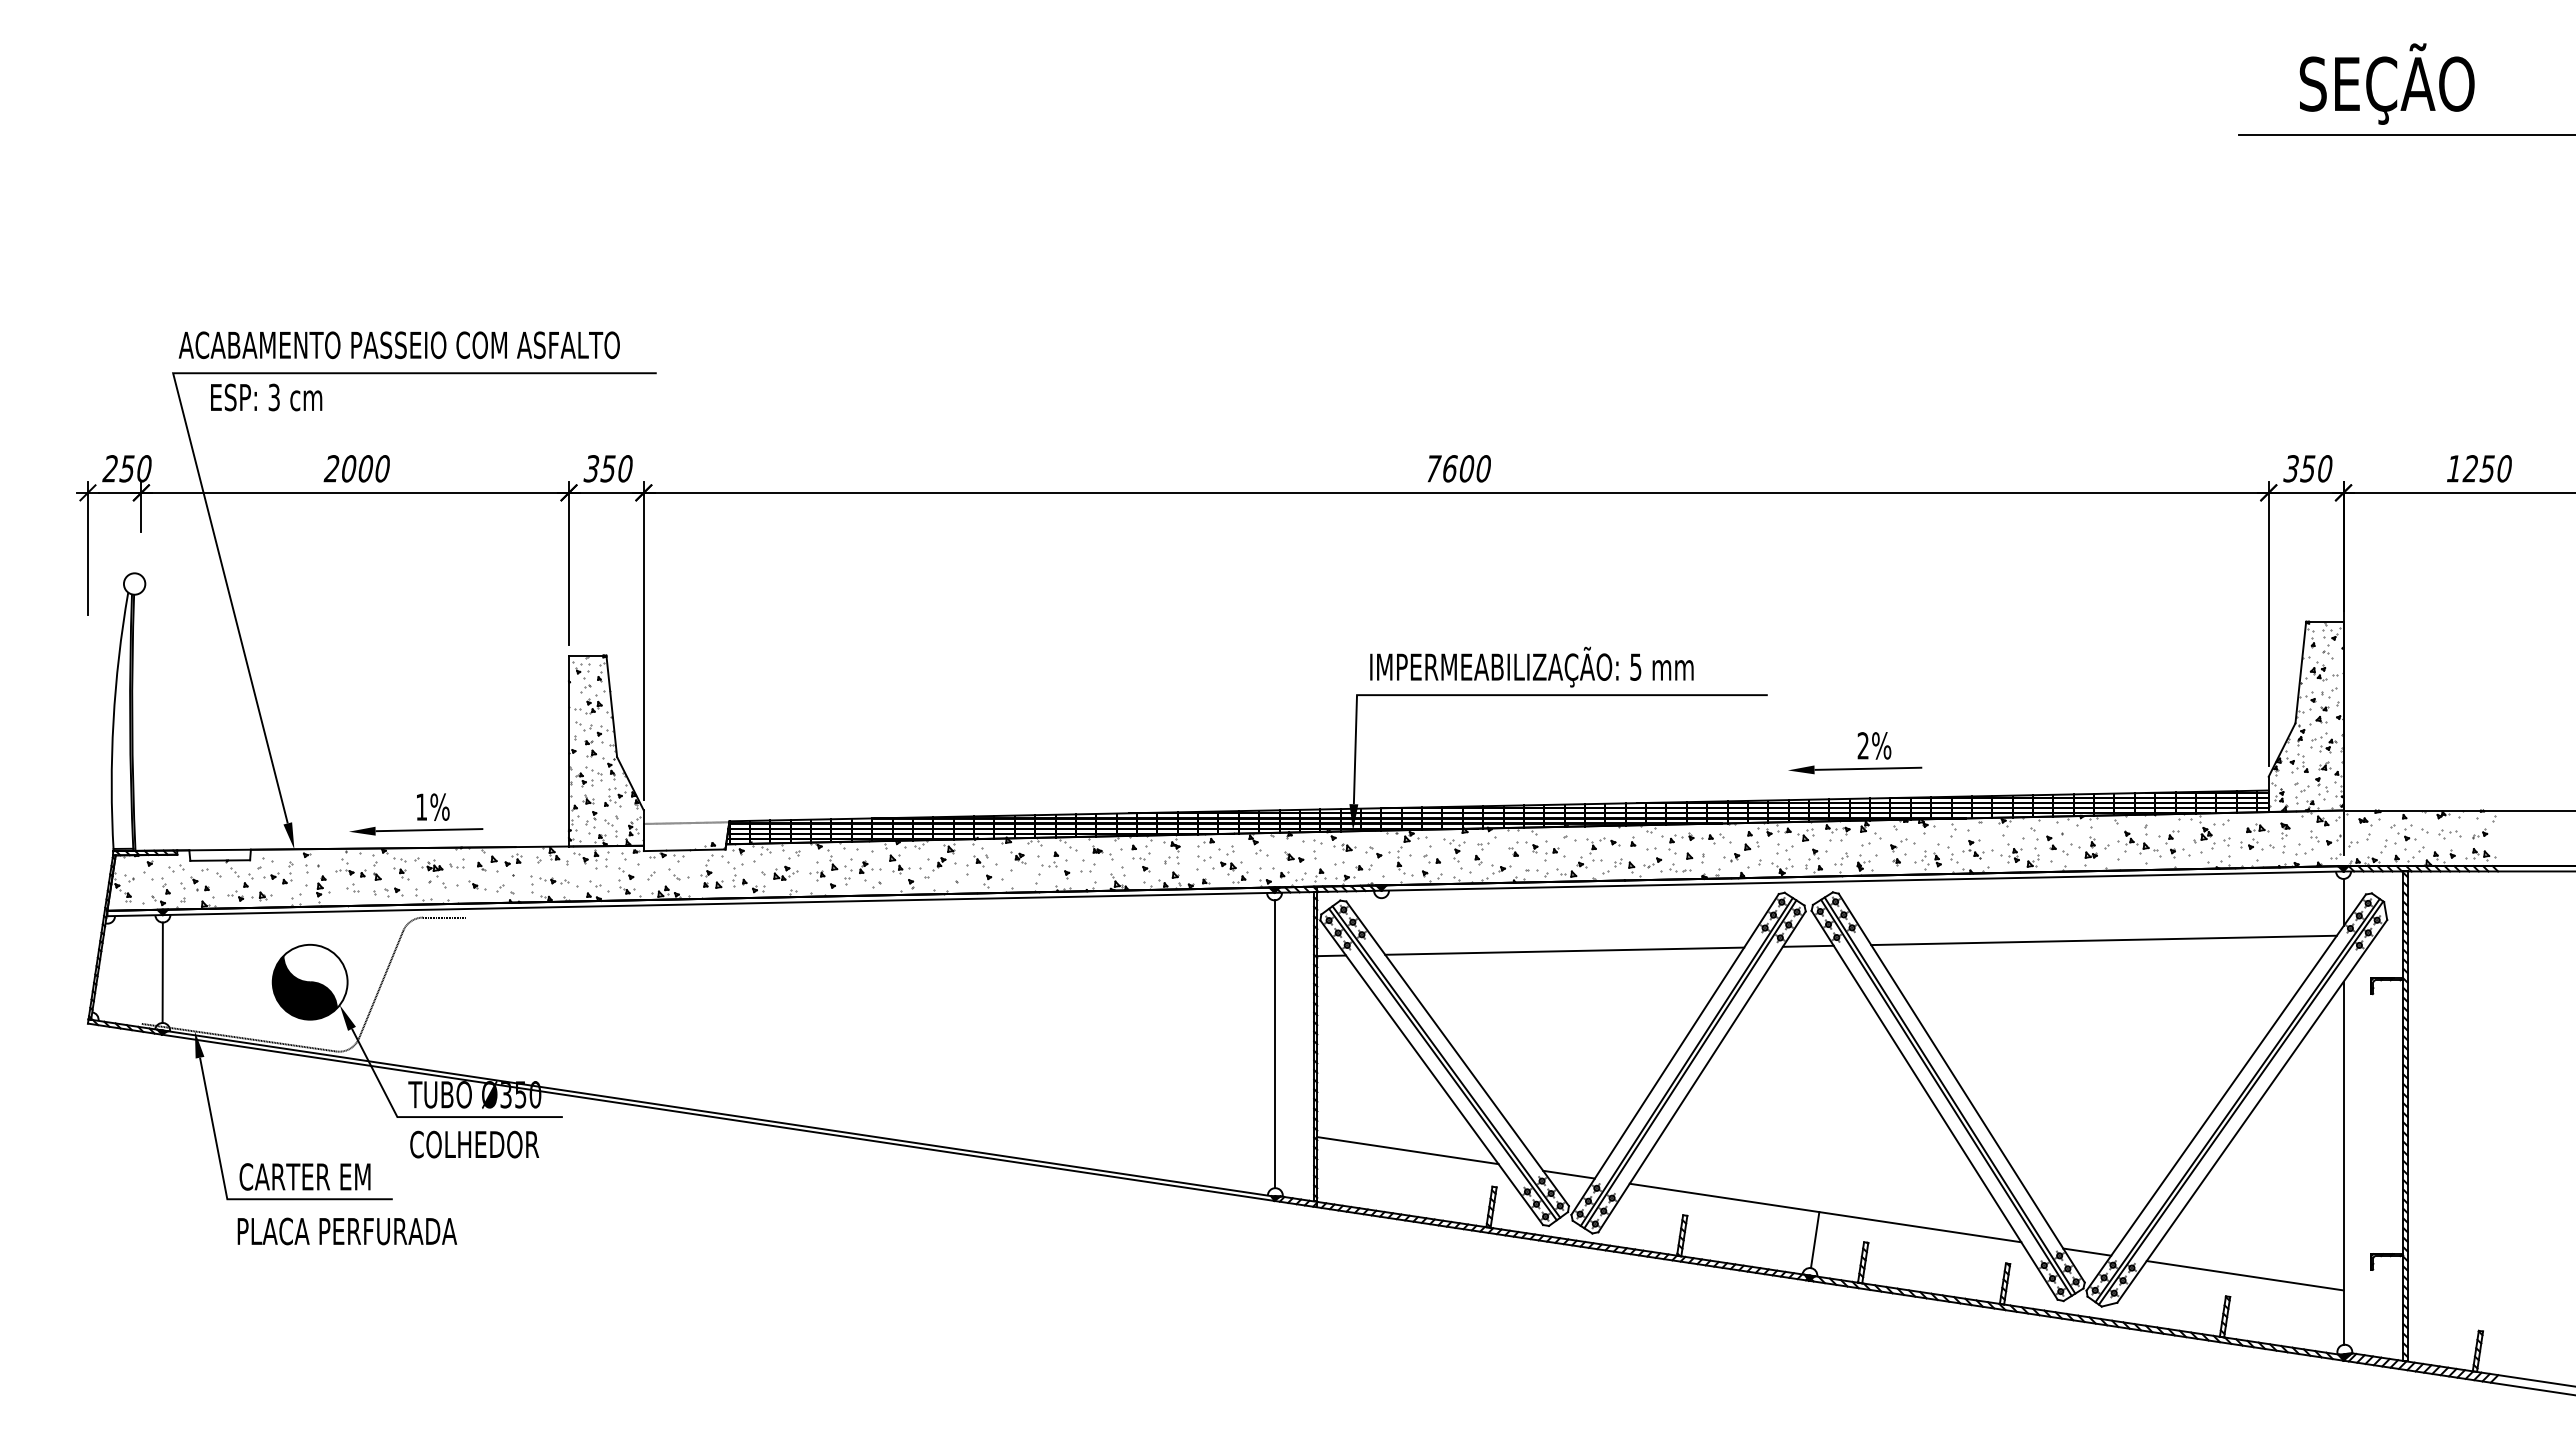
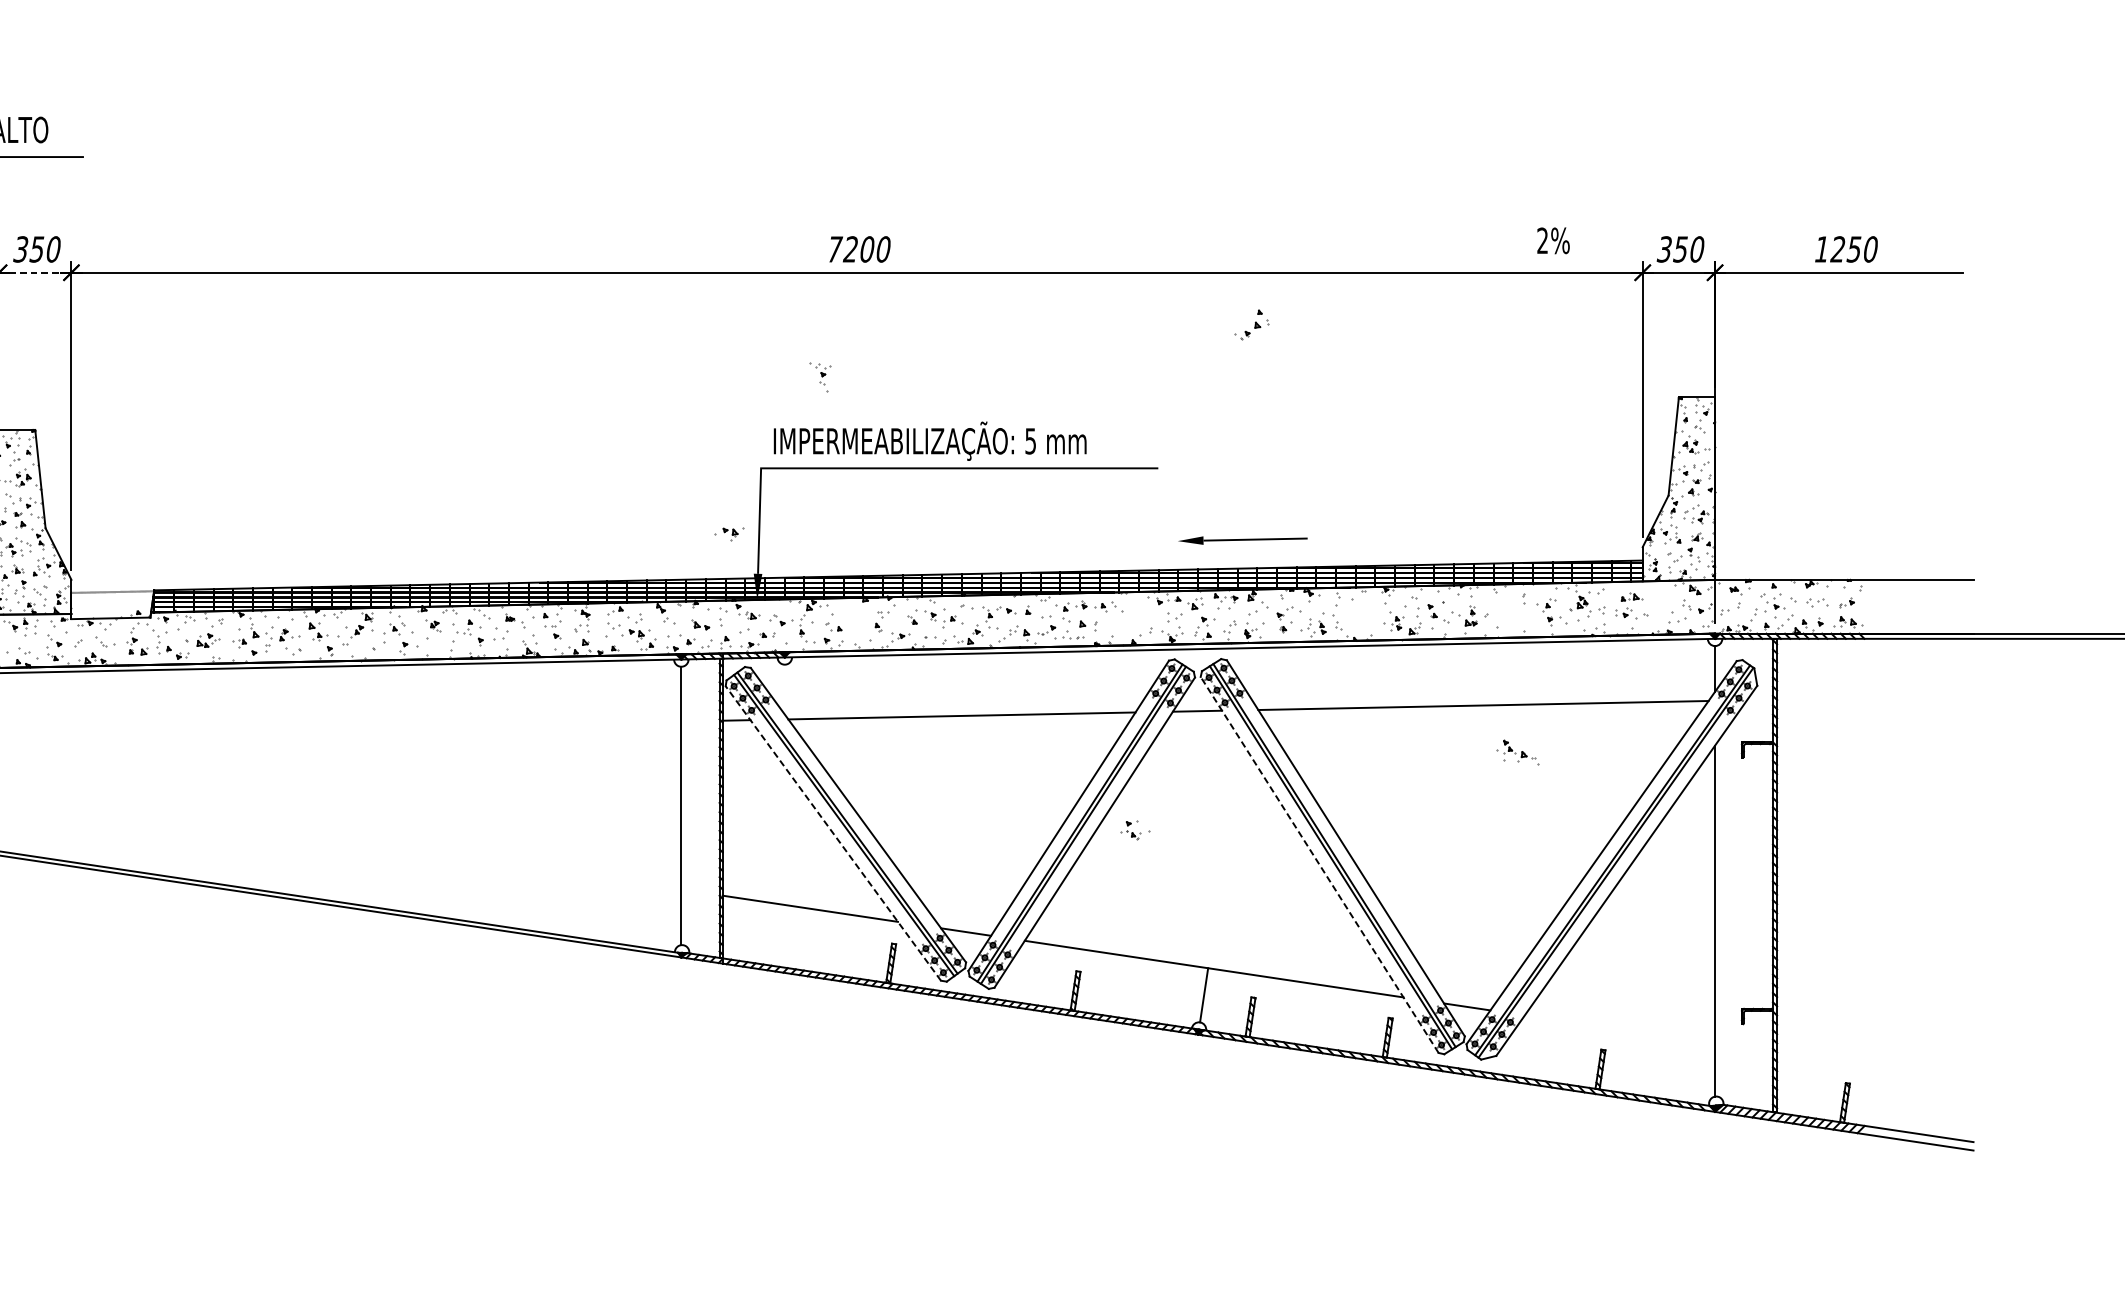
text: (1449, 468) -> (850, 249), 7600 -> 7200
line: (606, 492) -> (35, 272), solid -> dashed
text: (1874, 745) -> (1553, 240), moved
part: (1324, 763) -> (729, 534), added
part: (2285, 837) -> (1658, 606), removed
part: (2139, 843) -> (1517, 752), moved
part: (1741, 846) -> (1251, 324), moved
part: (1977, 849) -> (1134, 830), moved
part: (1454, 853) -> (820, 376), moved
line: (1431, 1072) -> (833, 833), solid -> dashed
line: (1934, 1104) -> (1319, 864), solid -> dashed
line: (2244, 1275) -> (1619, 1029), removed

